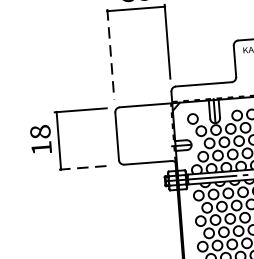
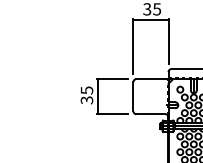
line: (110, 54) -> (133, 46), dashed -> solid
text: (40, 140) -> (86, 95), 18 -> 35
line: (85, 168) -> (112, 114), dashed -> solid

